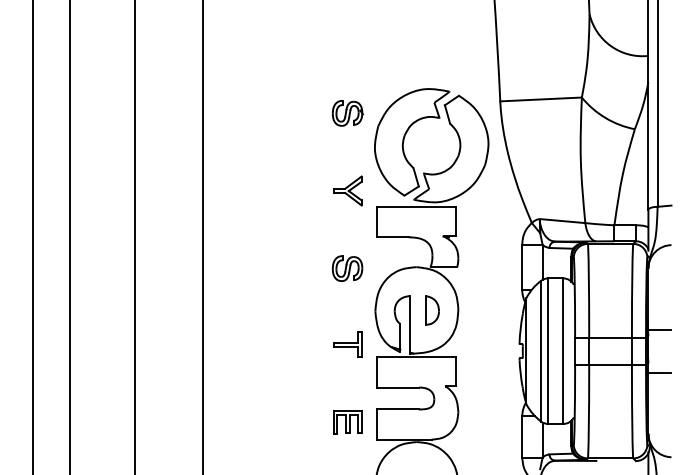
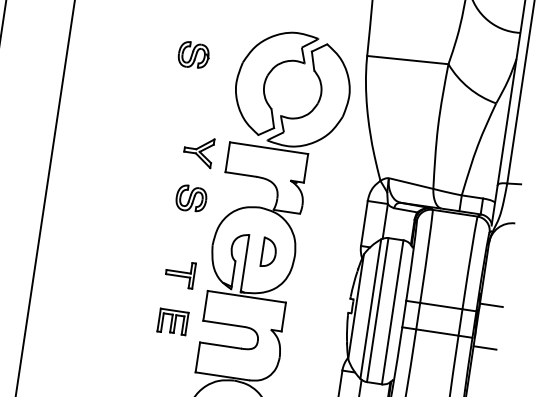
part: (347, 113) -> (193, 55), moved
part: (347, 190) -> (198, 151), moved
part: (347, 422) -> (172, 322), moved

